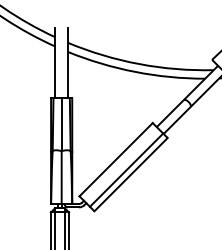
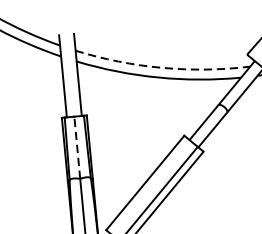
arc: (139, 64) -> (162, 68), solid -> dashed
line: (61, 124) -> (77, 147), solid -> dashed

